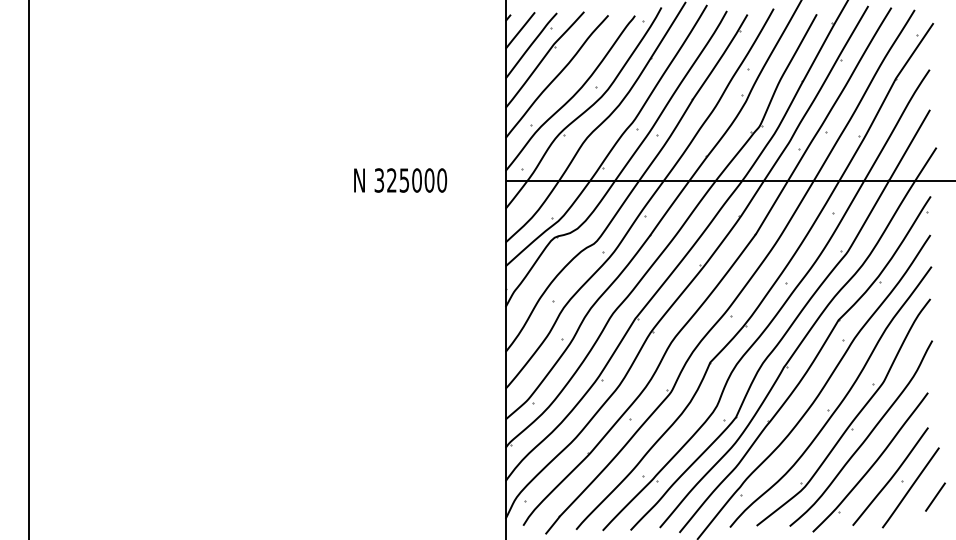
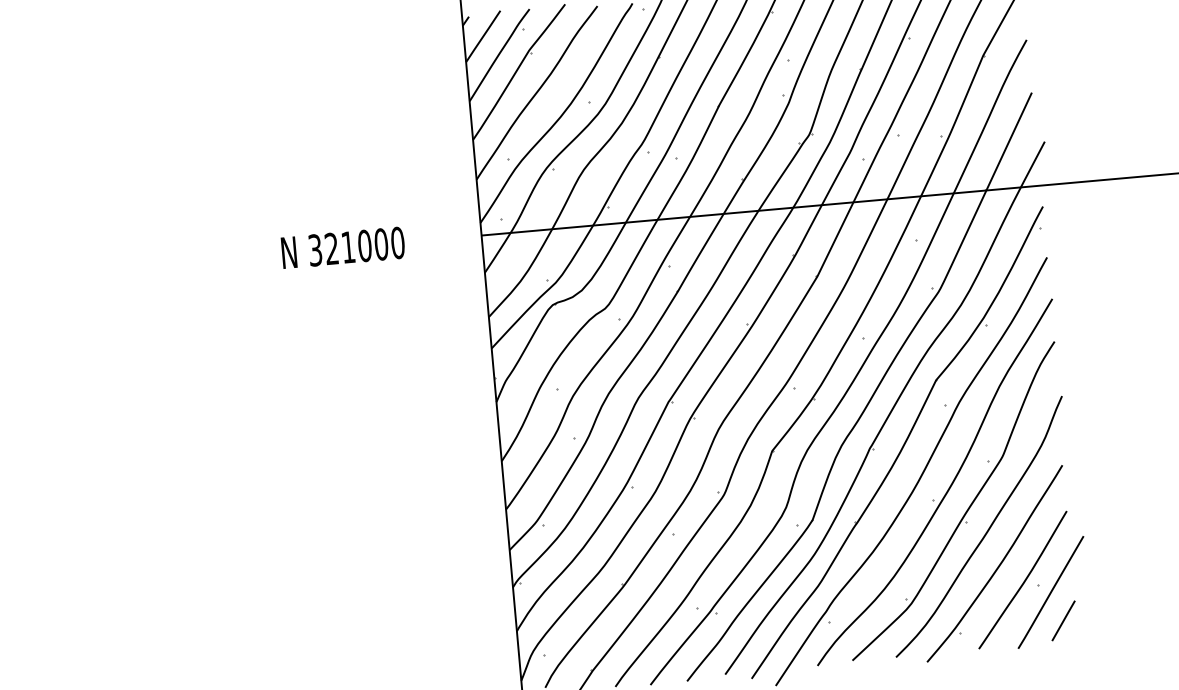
text: (403, 180) -> (347, 247), 325000 -> 321000
line: (935, 496) -> (1063, 620), moved

